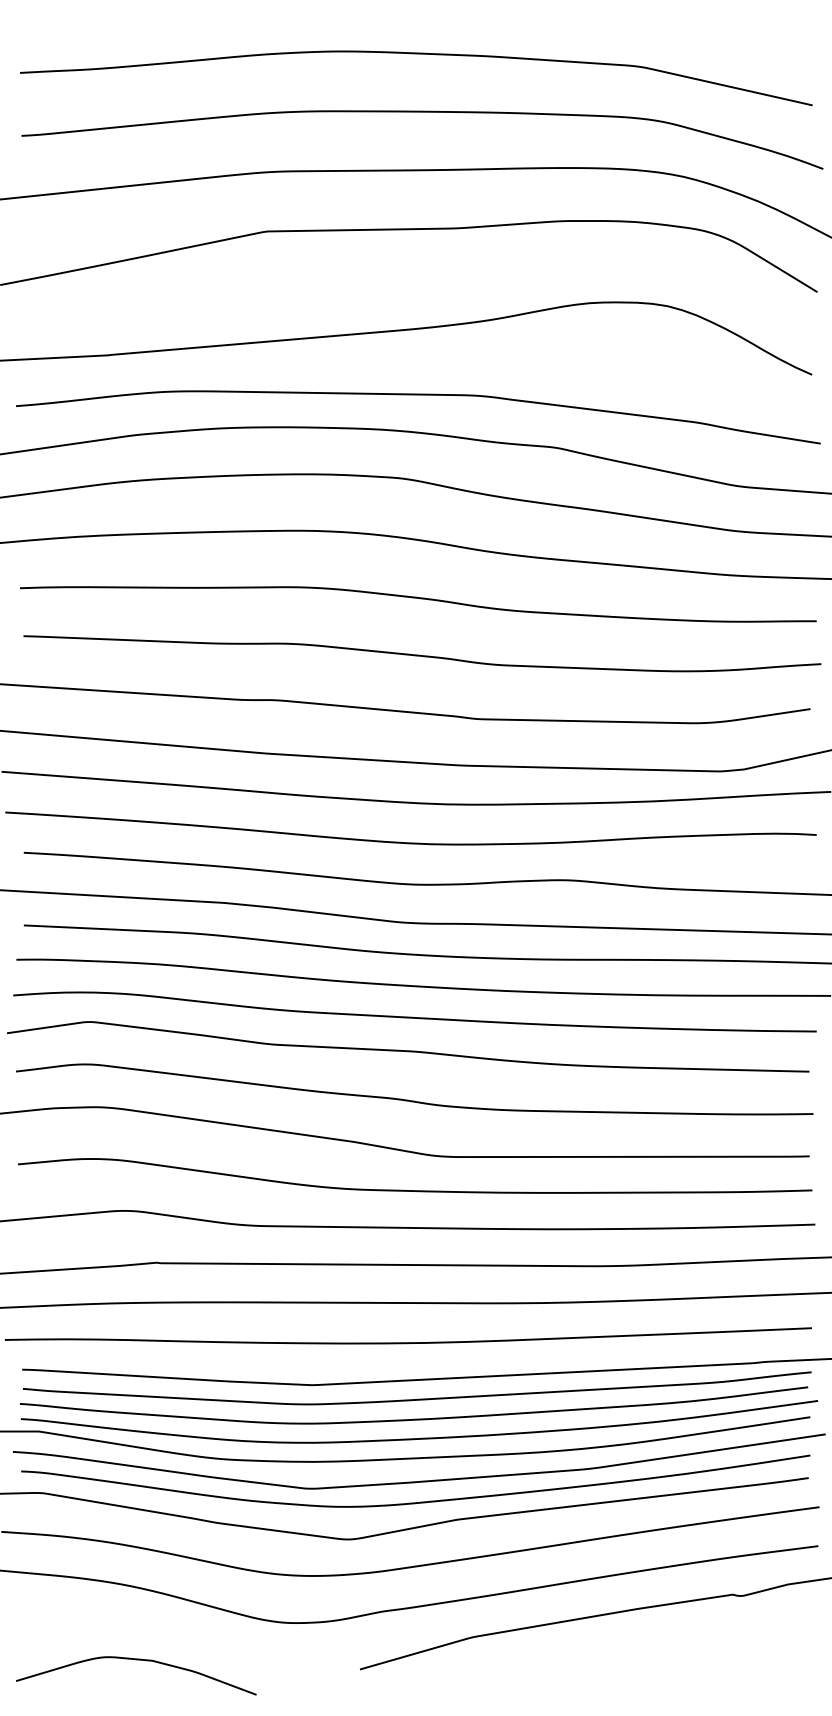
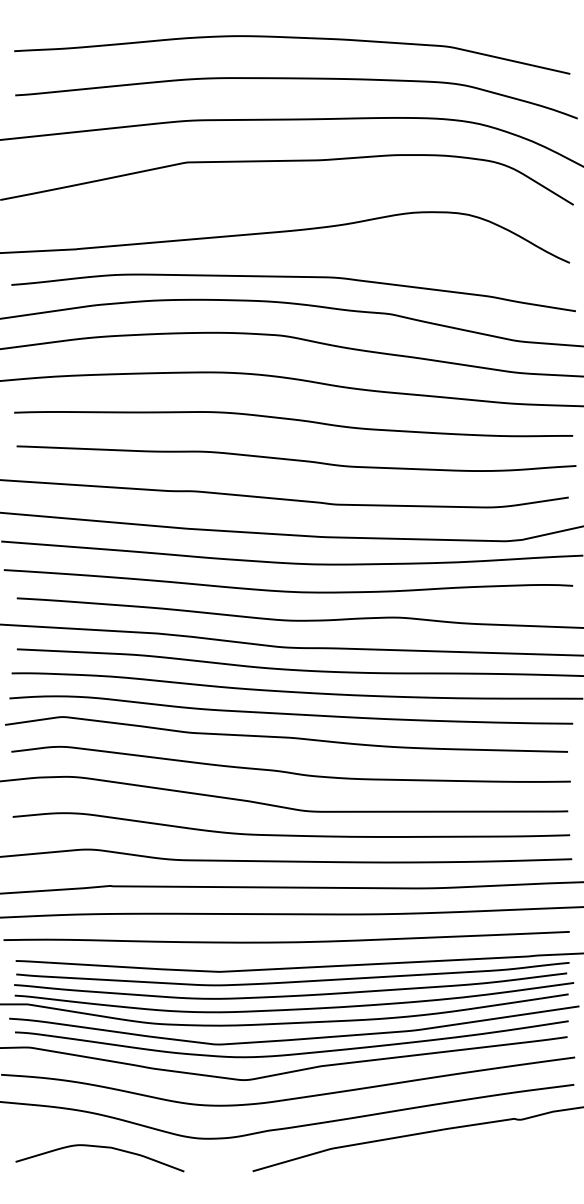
curve: (136, 1660) -> (100, 1147), moved

